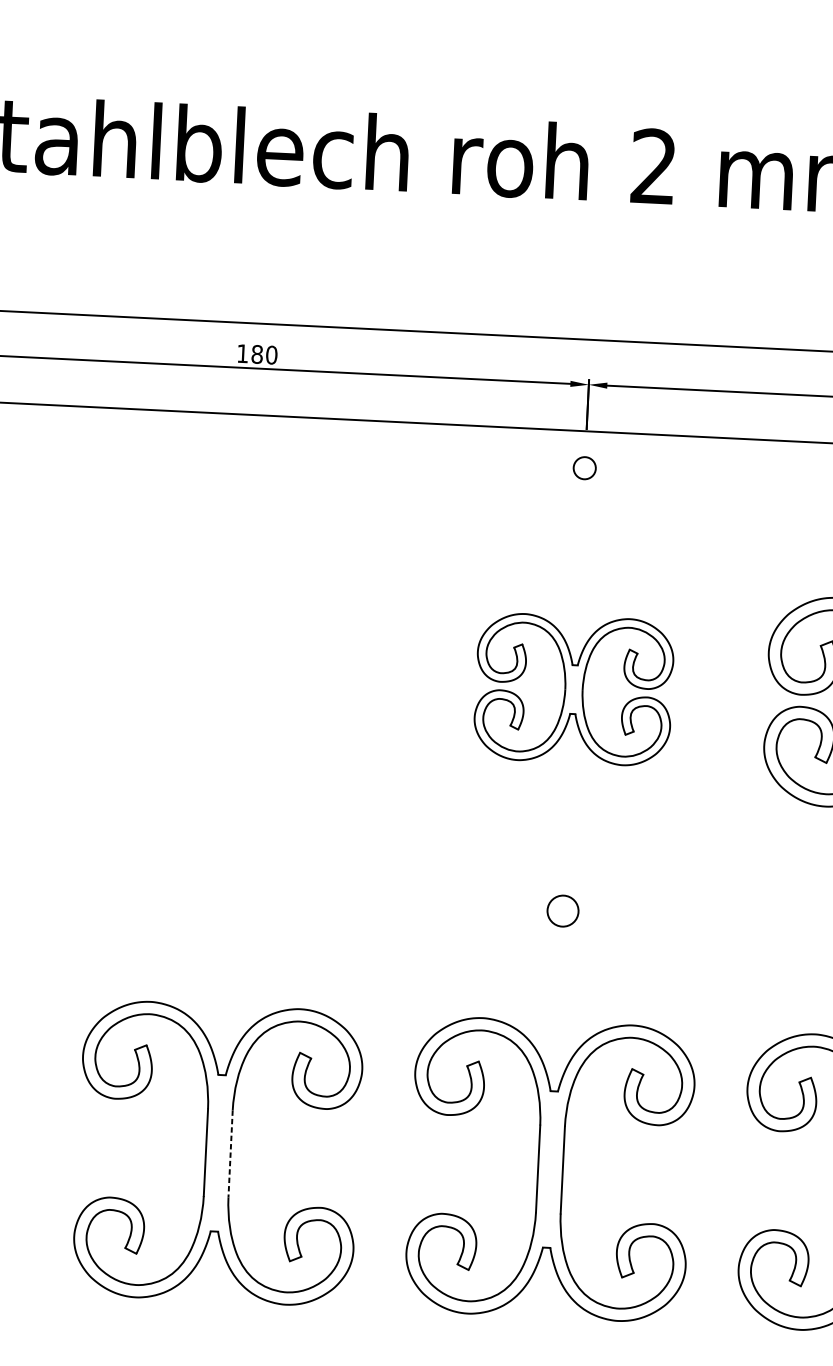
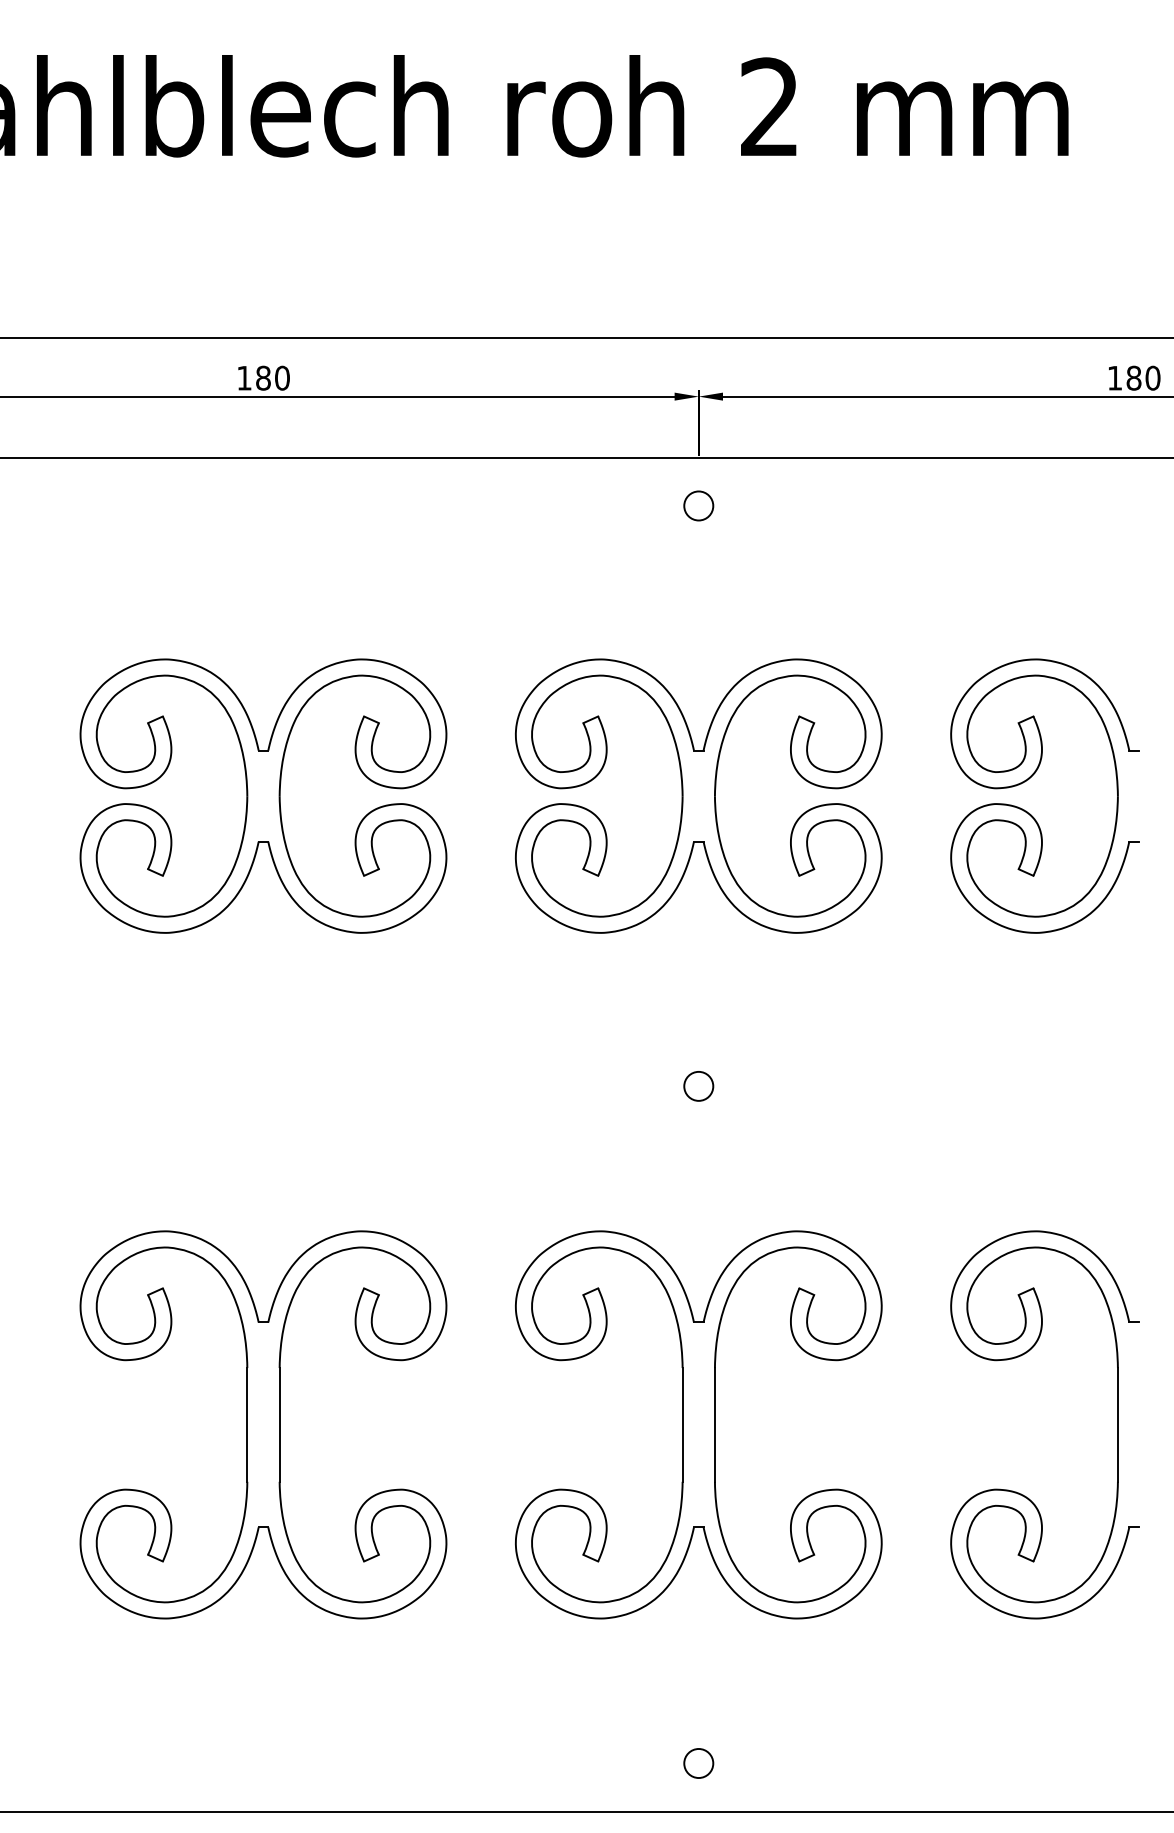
part: (241, 672) -> (263, 795), added
part: (573, 689) -> (698, 795), size x1.43
circle: (562, 911) -> (698, 1086), size x0.71
line: (230, 1153) -> (279, 1424), dashed -> solid

